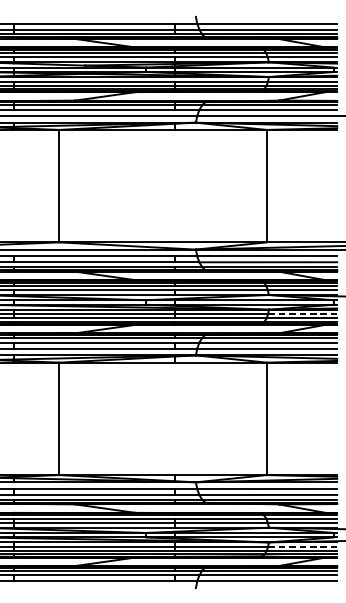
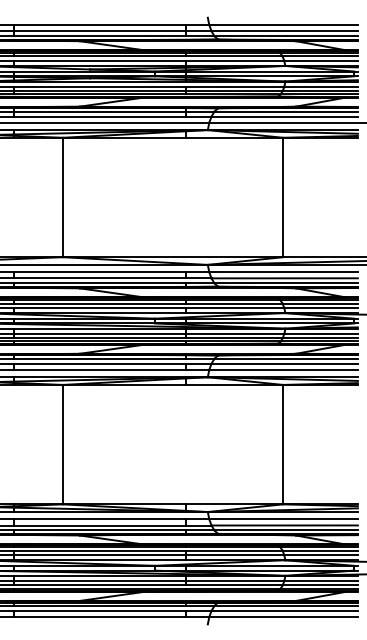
line: (302, 314) -> (321, 333), dashed -> solid
line: (302, 546) -> (321, 580), dashed -> solid

